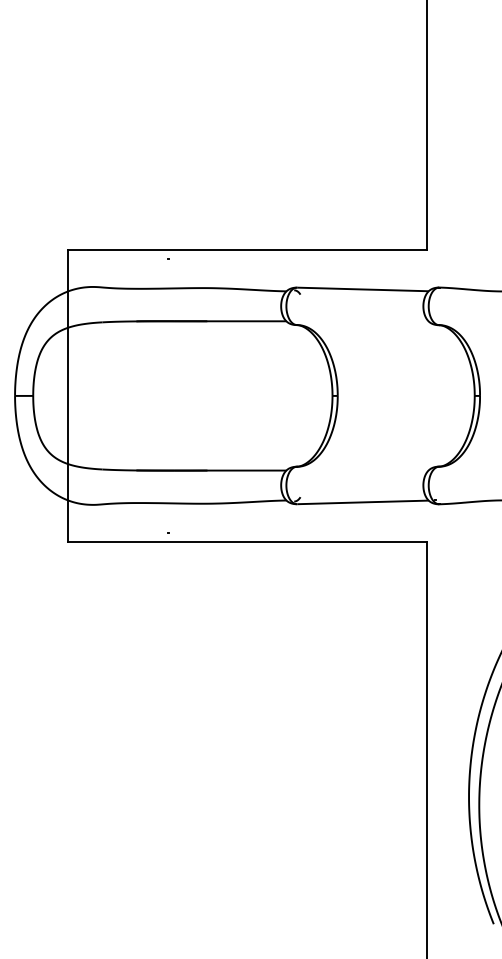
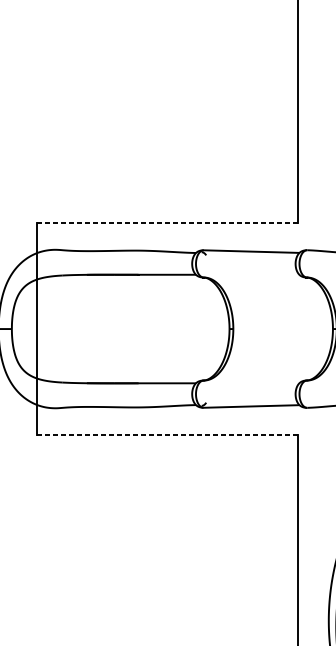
line: (247, 249) -> (167, 222), solid -> dashed
line: (247, 541) -> (167, 434), solid -> dashed

